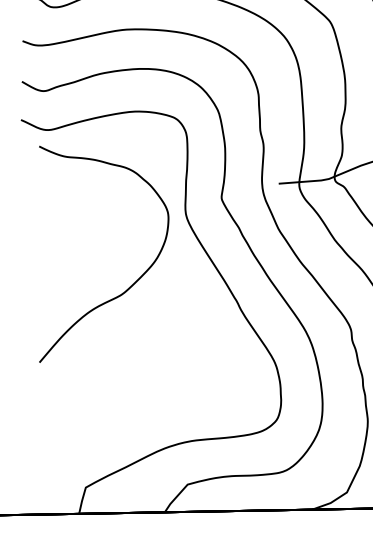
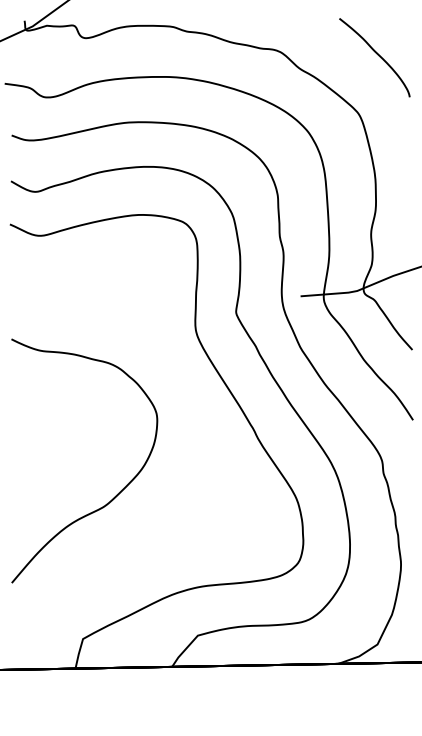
curve: (133, 283) -> (117, 493), moved

